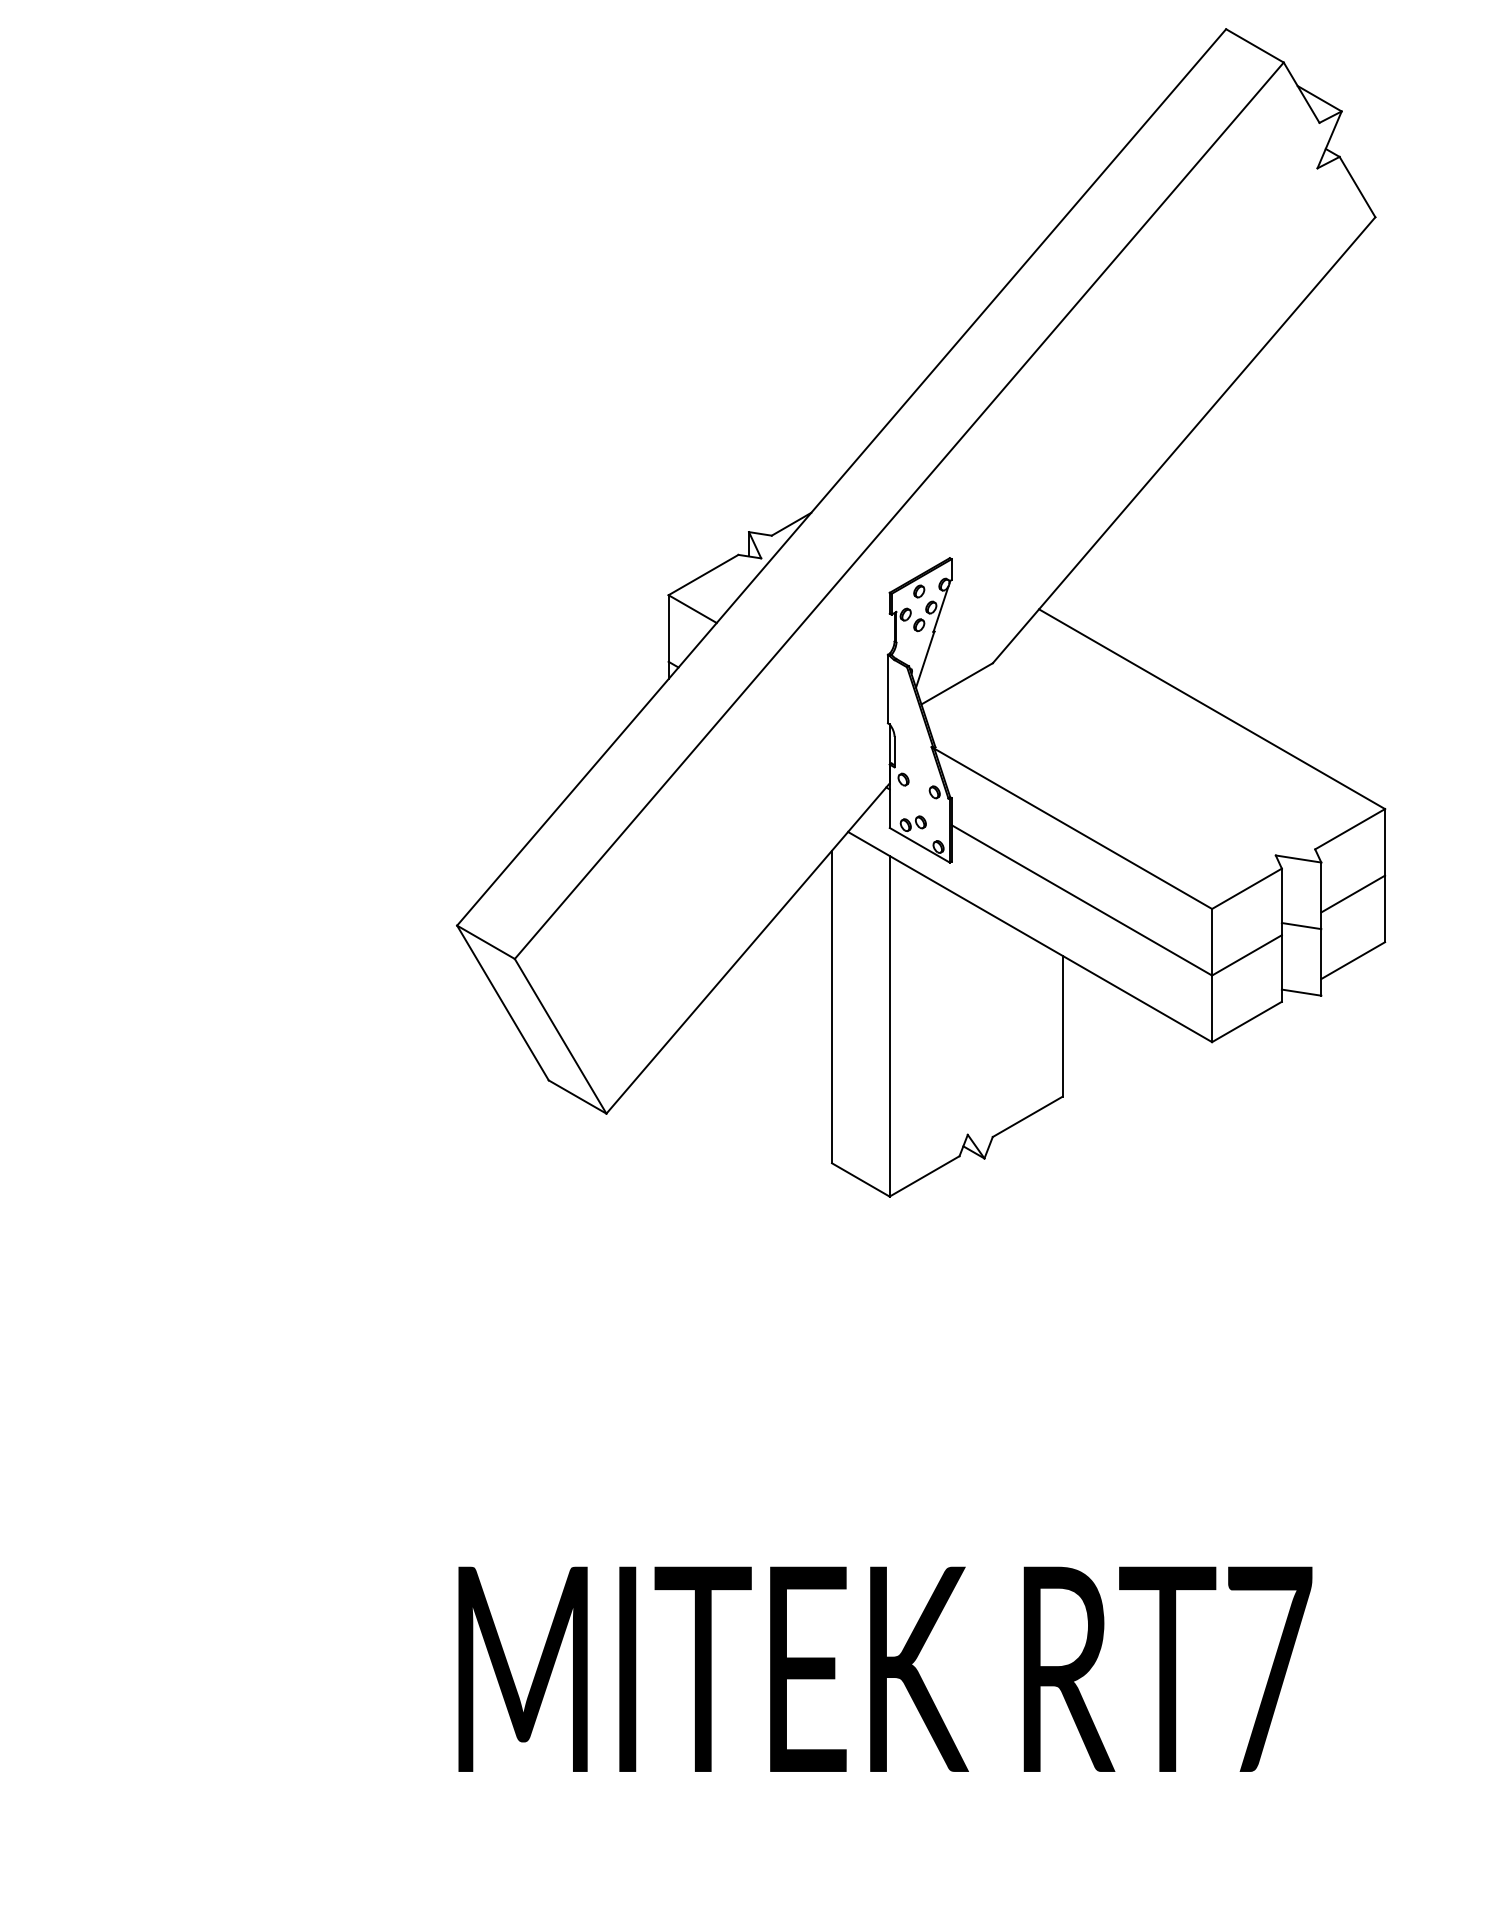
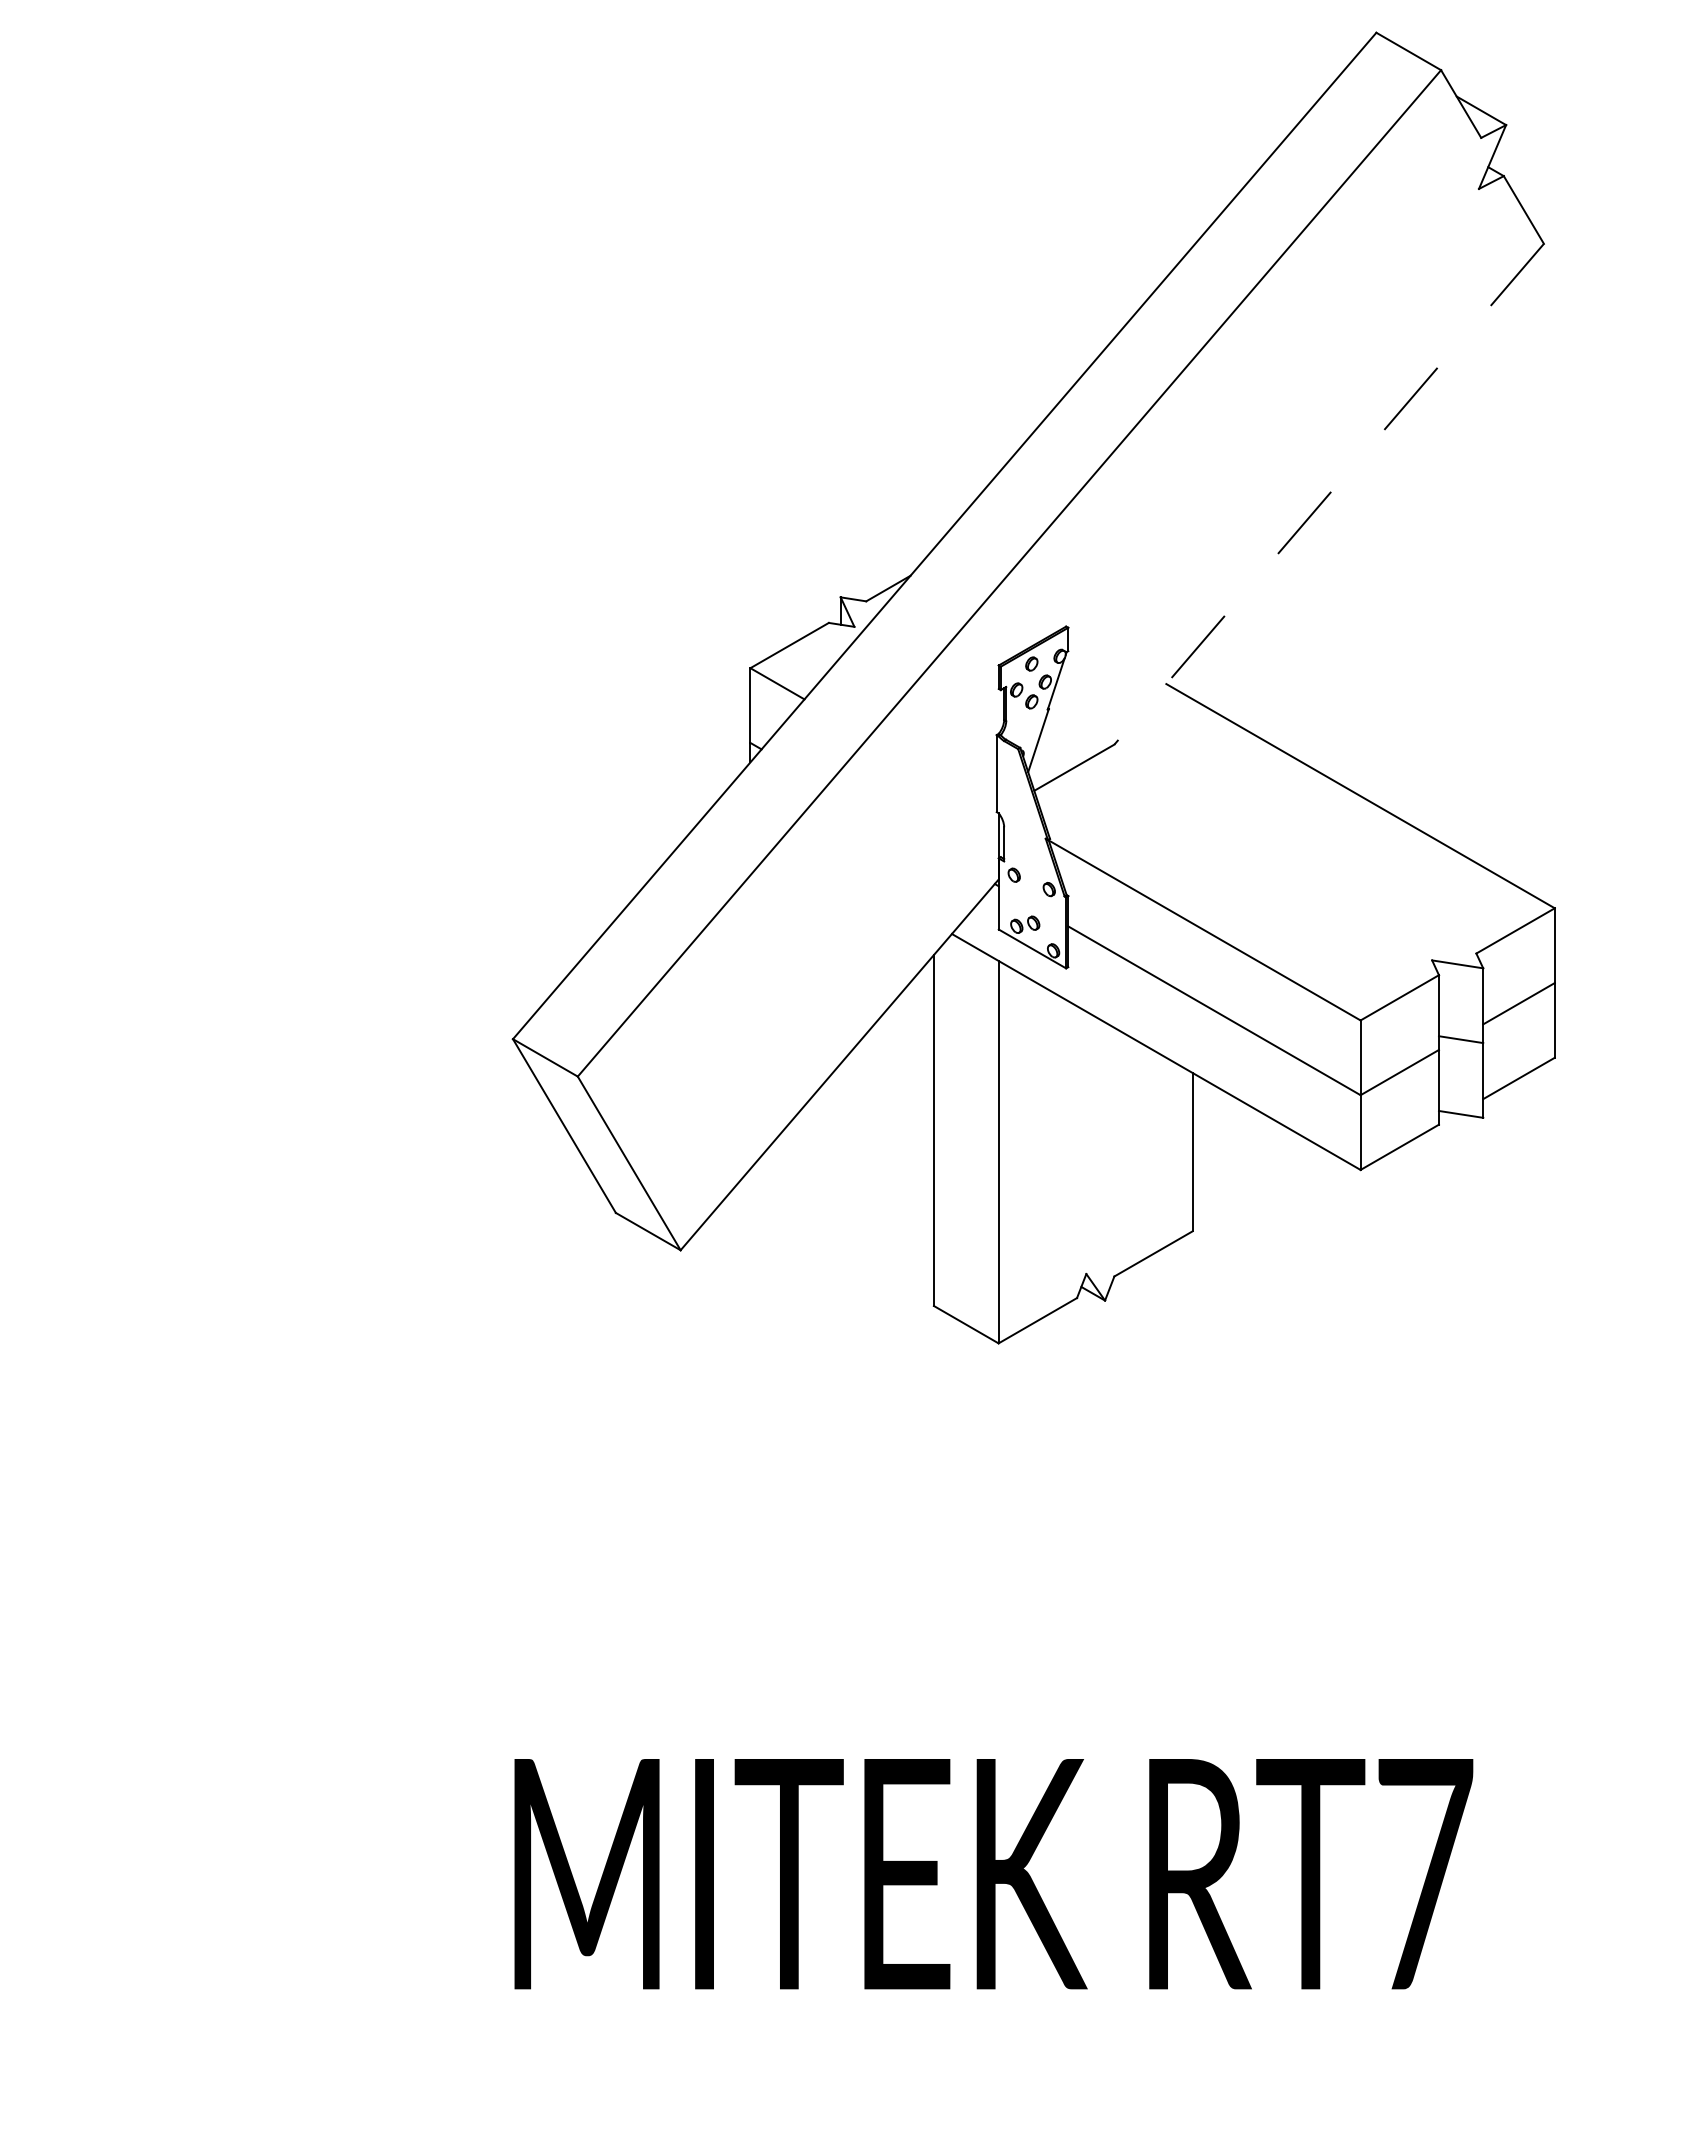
line: (1184, 440) -> (1329, 494), solid -> dashed

